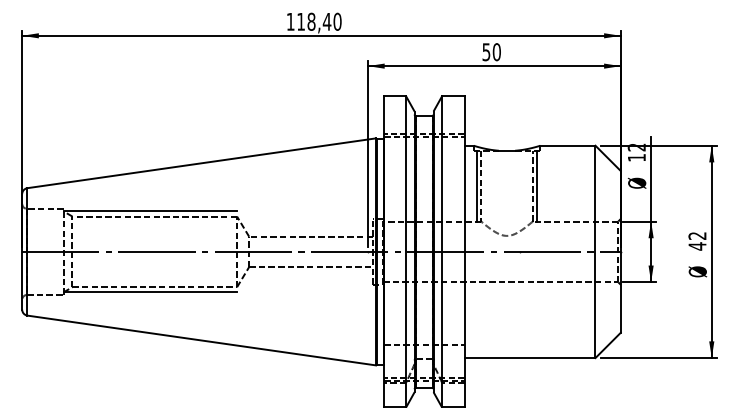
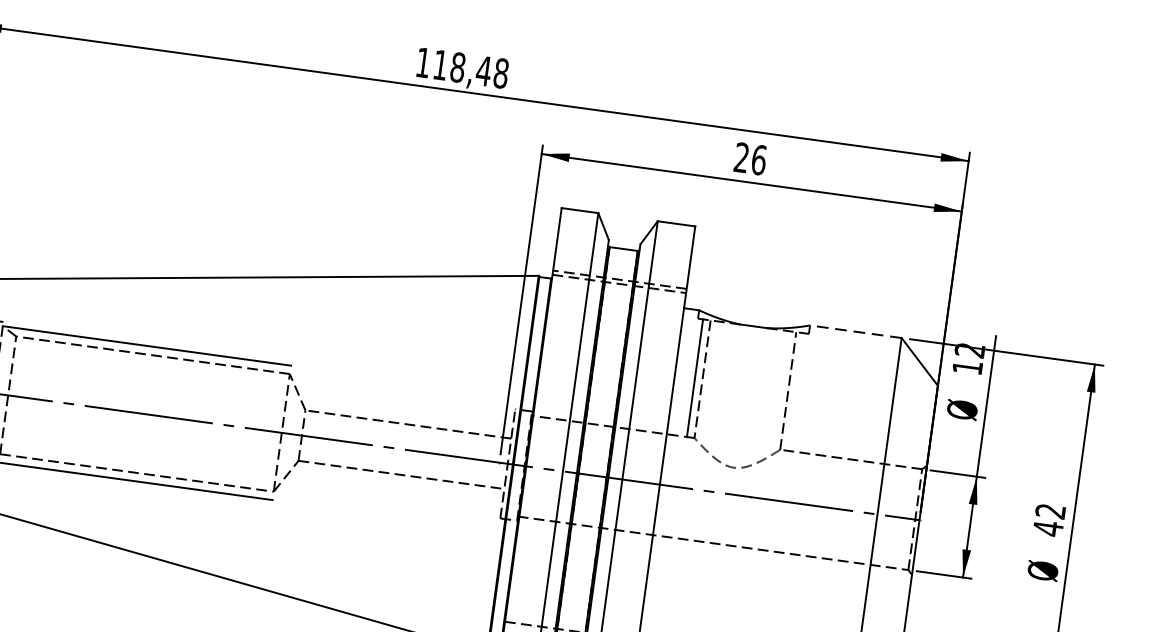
text: (337, 21) -> (501, 72), 118,40 -> 118,48
text: (491, 52) -> (750, 159), 50 -> 26
line: (567, 145) -> (855, 331), solid -> dashed
line: (537, 185) -> (796, 390), removed

